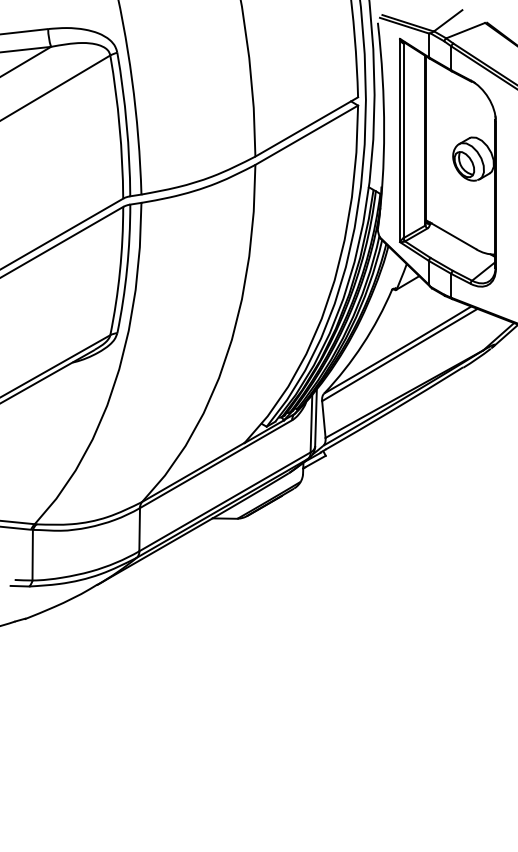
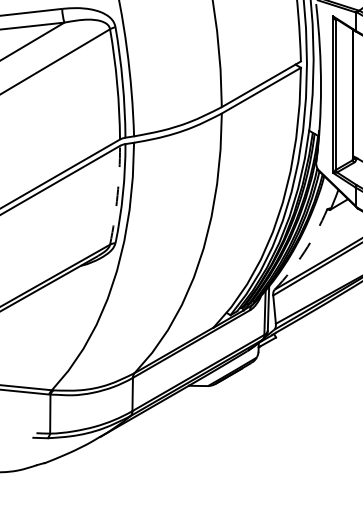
arc: (119, 271) -> (117, 195), solid -> dashed
arc: (362, 344) -> (304, 251), solid -> dashed

